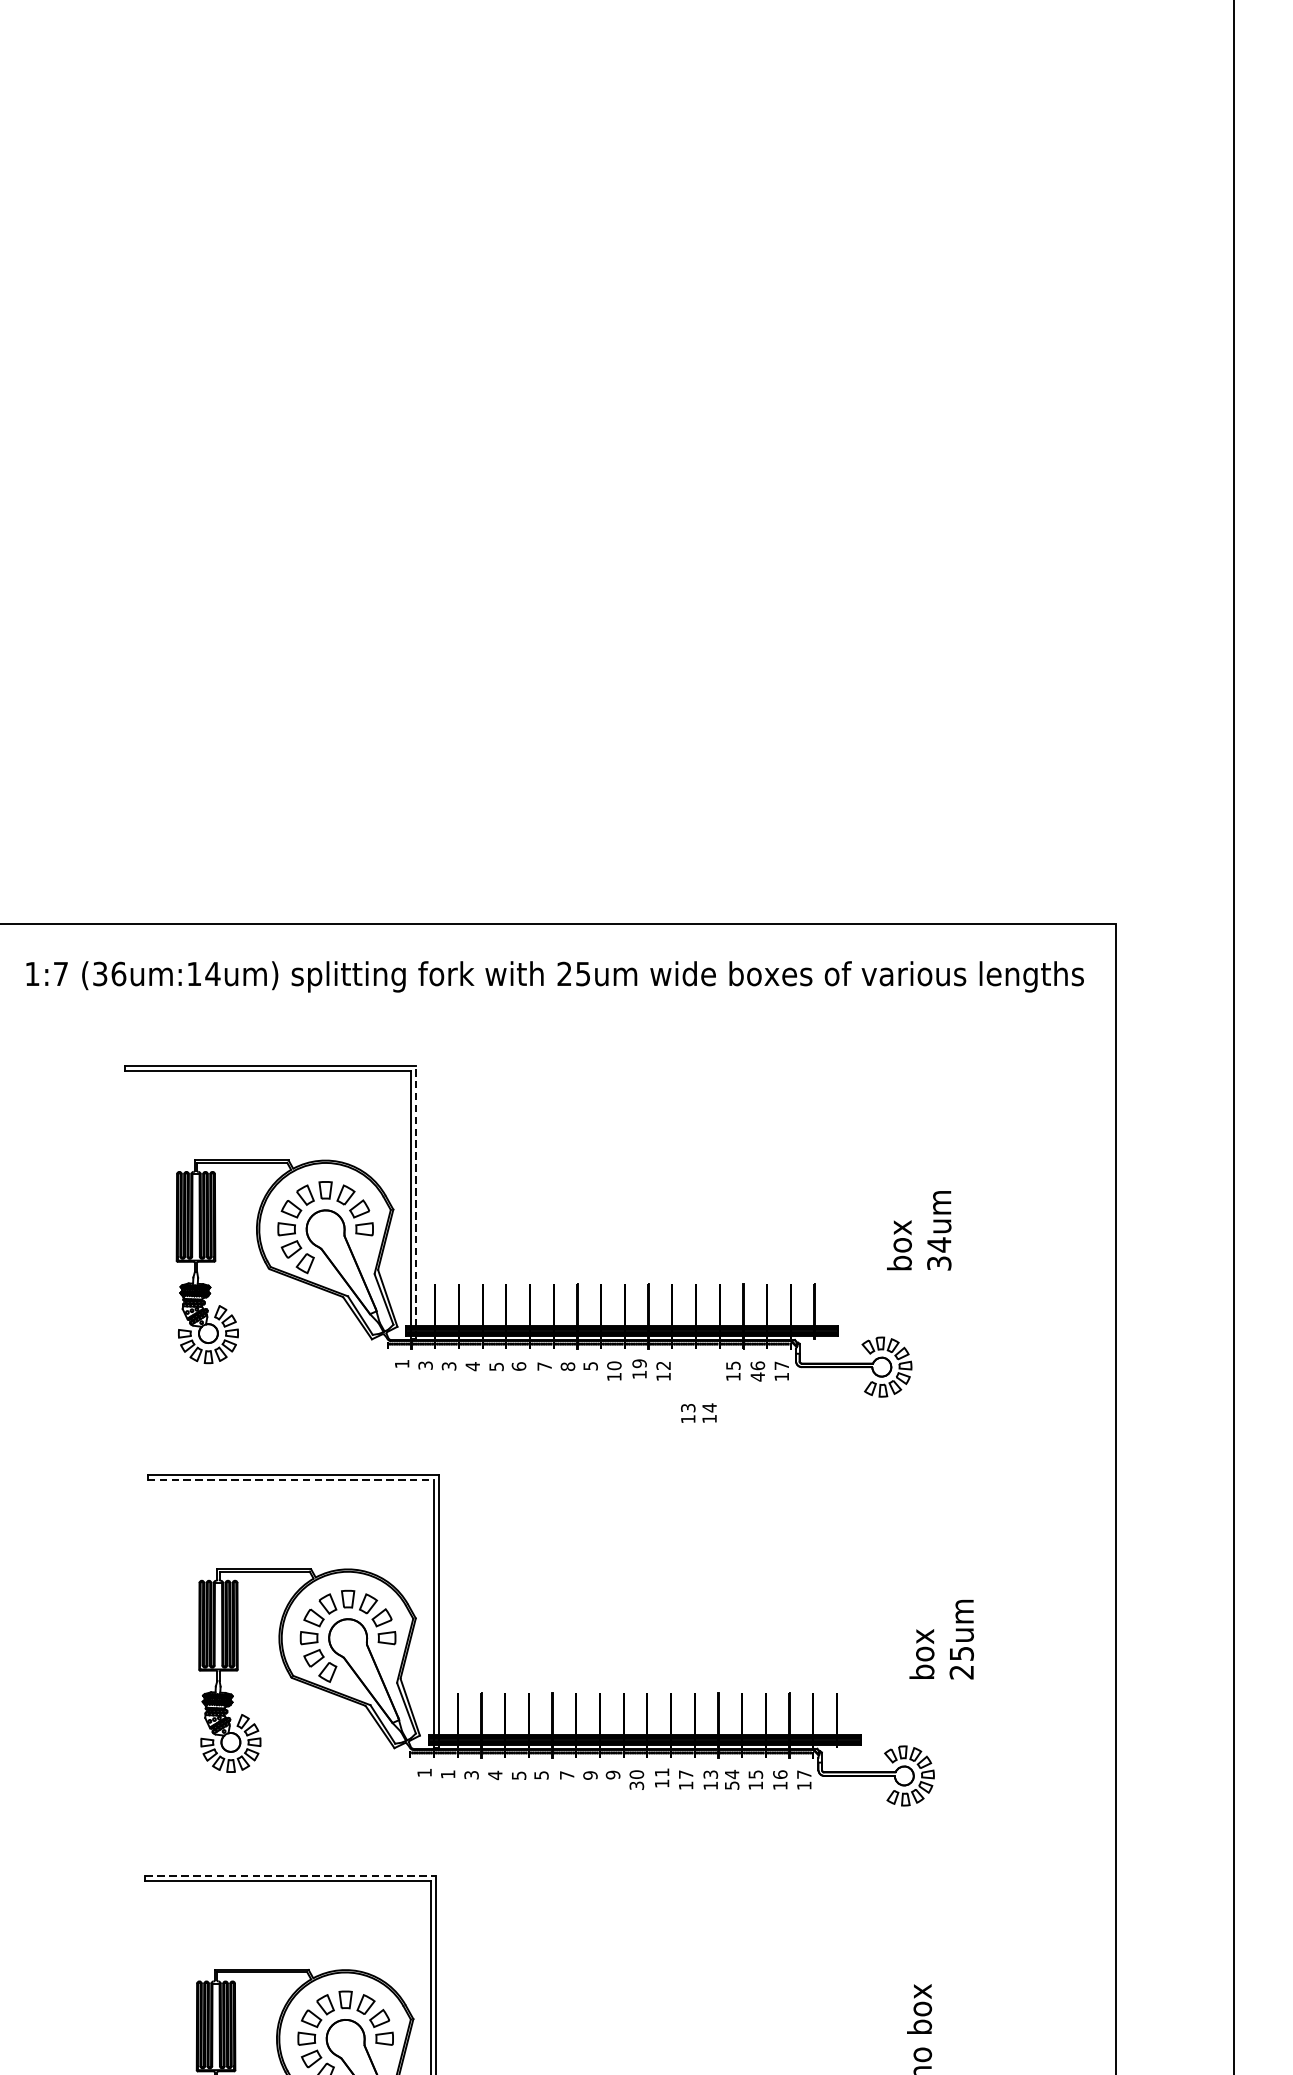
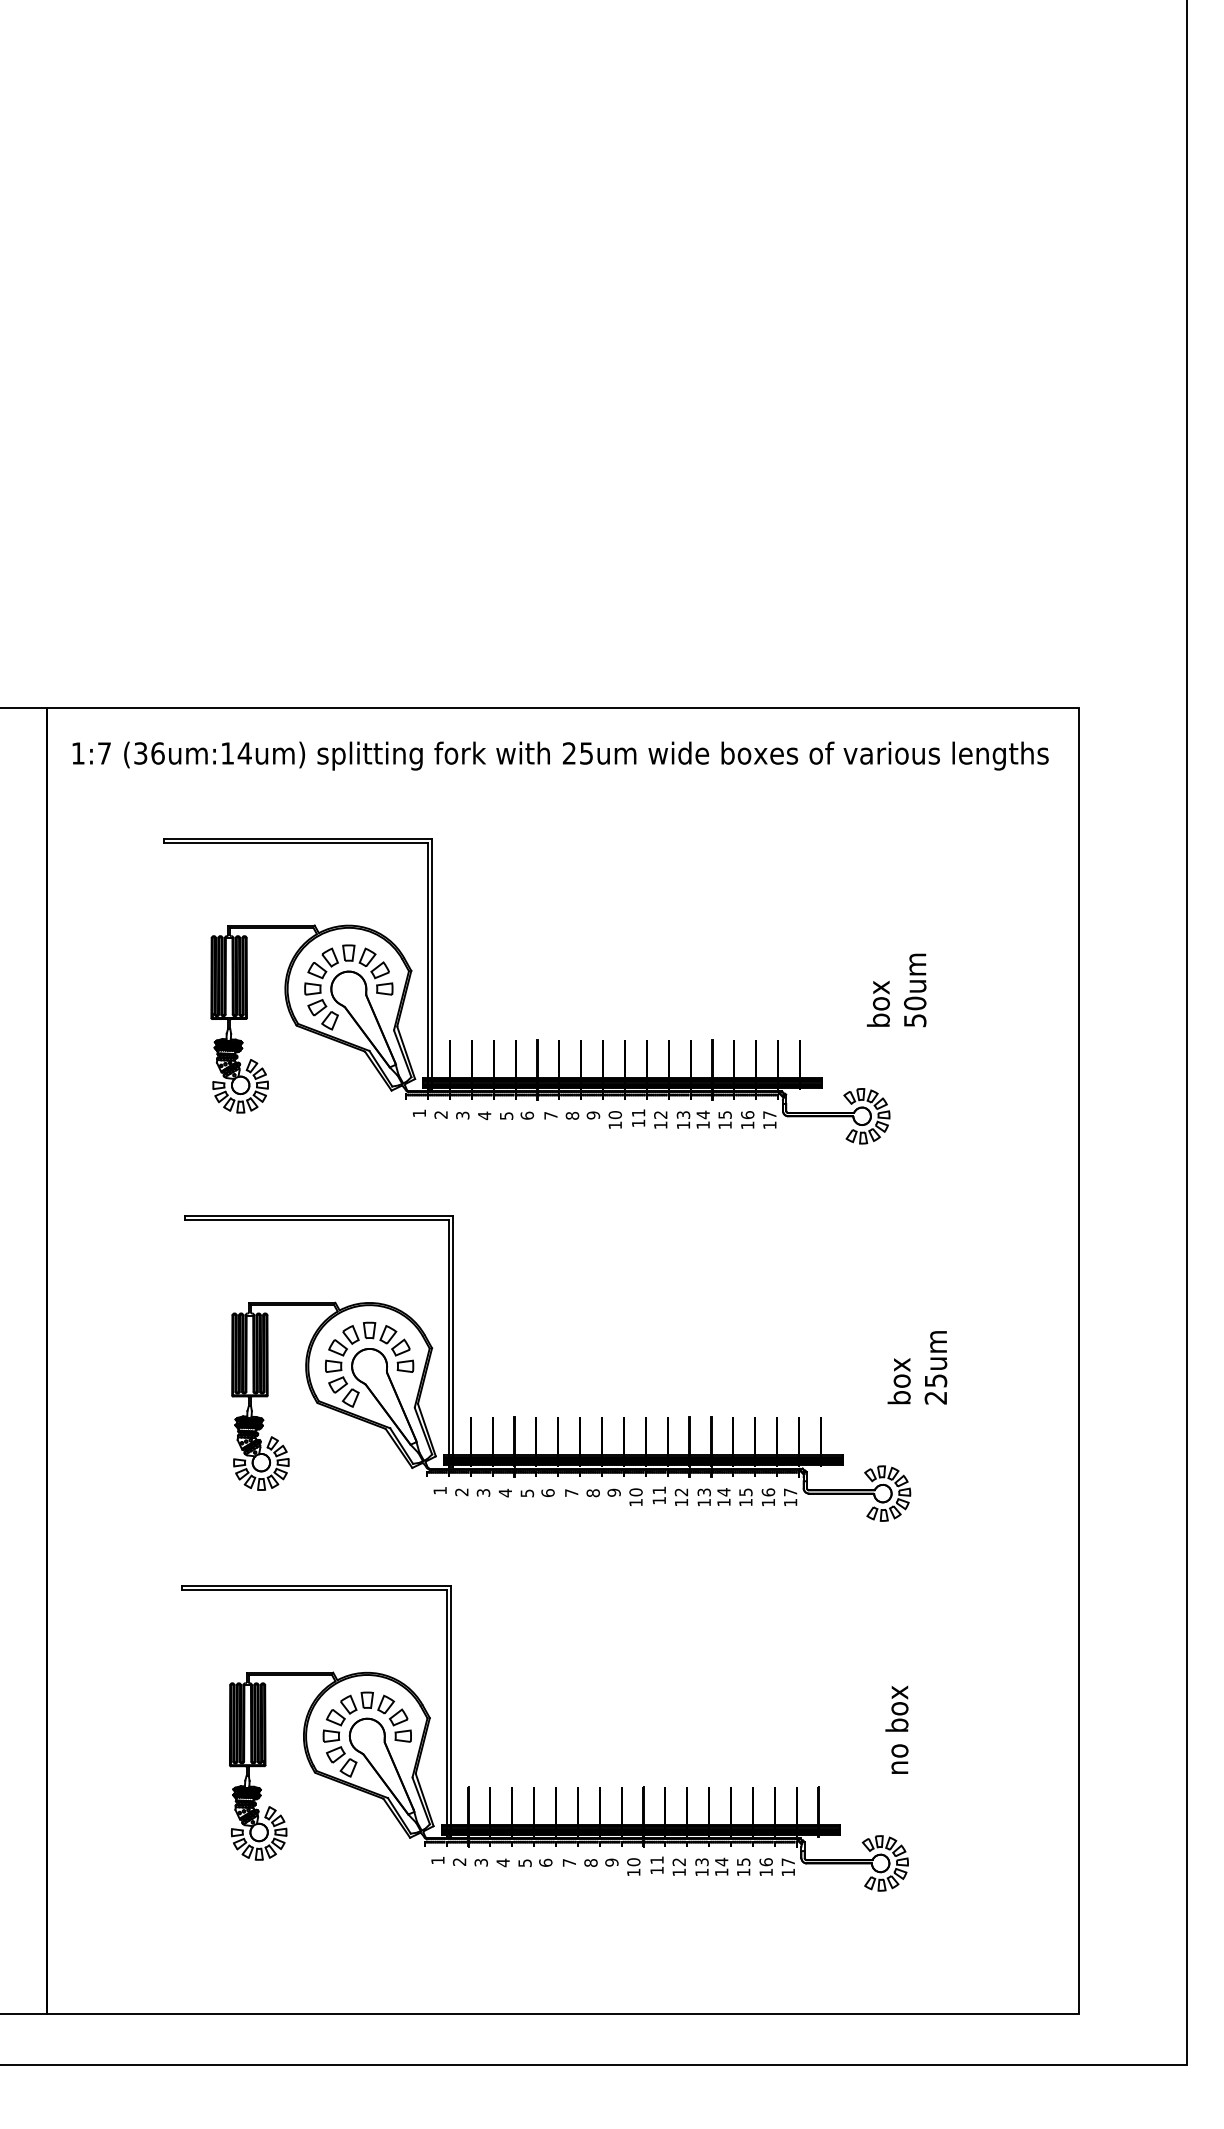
line: (416, 1202) -> (432, 964), dashed -> solid
text: (938, 1253) -> (914, 1011), 34um -> 50um
text: (639, 1364) -> (638, 1113), 19 -> 11
text: (424, 1365) -> (440, 1114), 3 -> 2
text: (589, 1366) -> (592, 1115), 5 -> 9
text: (757, 1377) -> (747, 1125), 46 -> 16
text: (698, 1412) -> (692, 1119), moved
line: (291, 1480) -> (317, 1220), dashed -> solid
text: (447, 1774) -> (461, 1492), 1 -> 2
text: (686, 1774) -> (681, 1492), 17 -> 12
text: (540, 1775) -> (547, 1493), 5 -> 6
text: (589, 1775) -> (592, 1493), 9 -> 8
text: (636, 1785) -> (635, 1502), 30 -> 10
text: (731, 1785) -> (723, 1502), 54 -> 14
line: (291, 1875) -> (317, 1585), dashed -> solid

